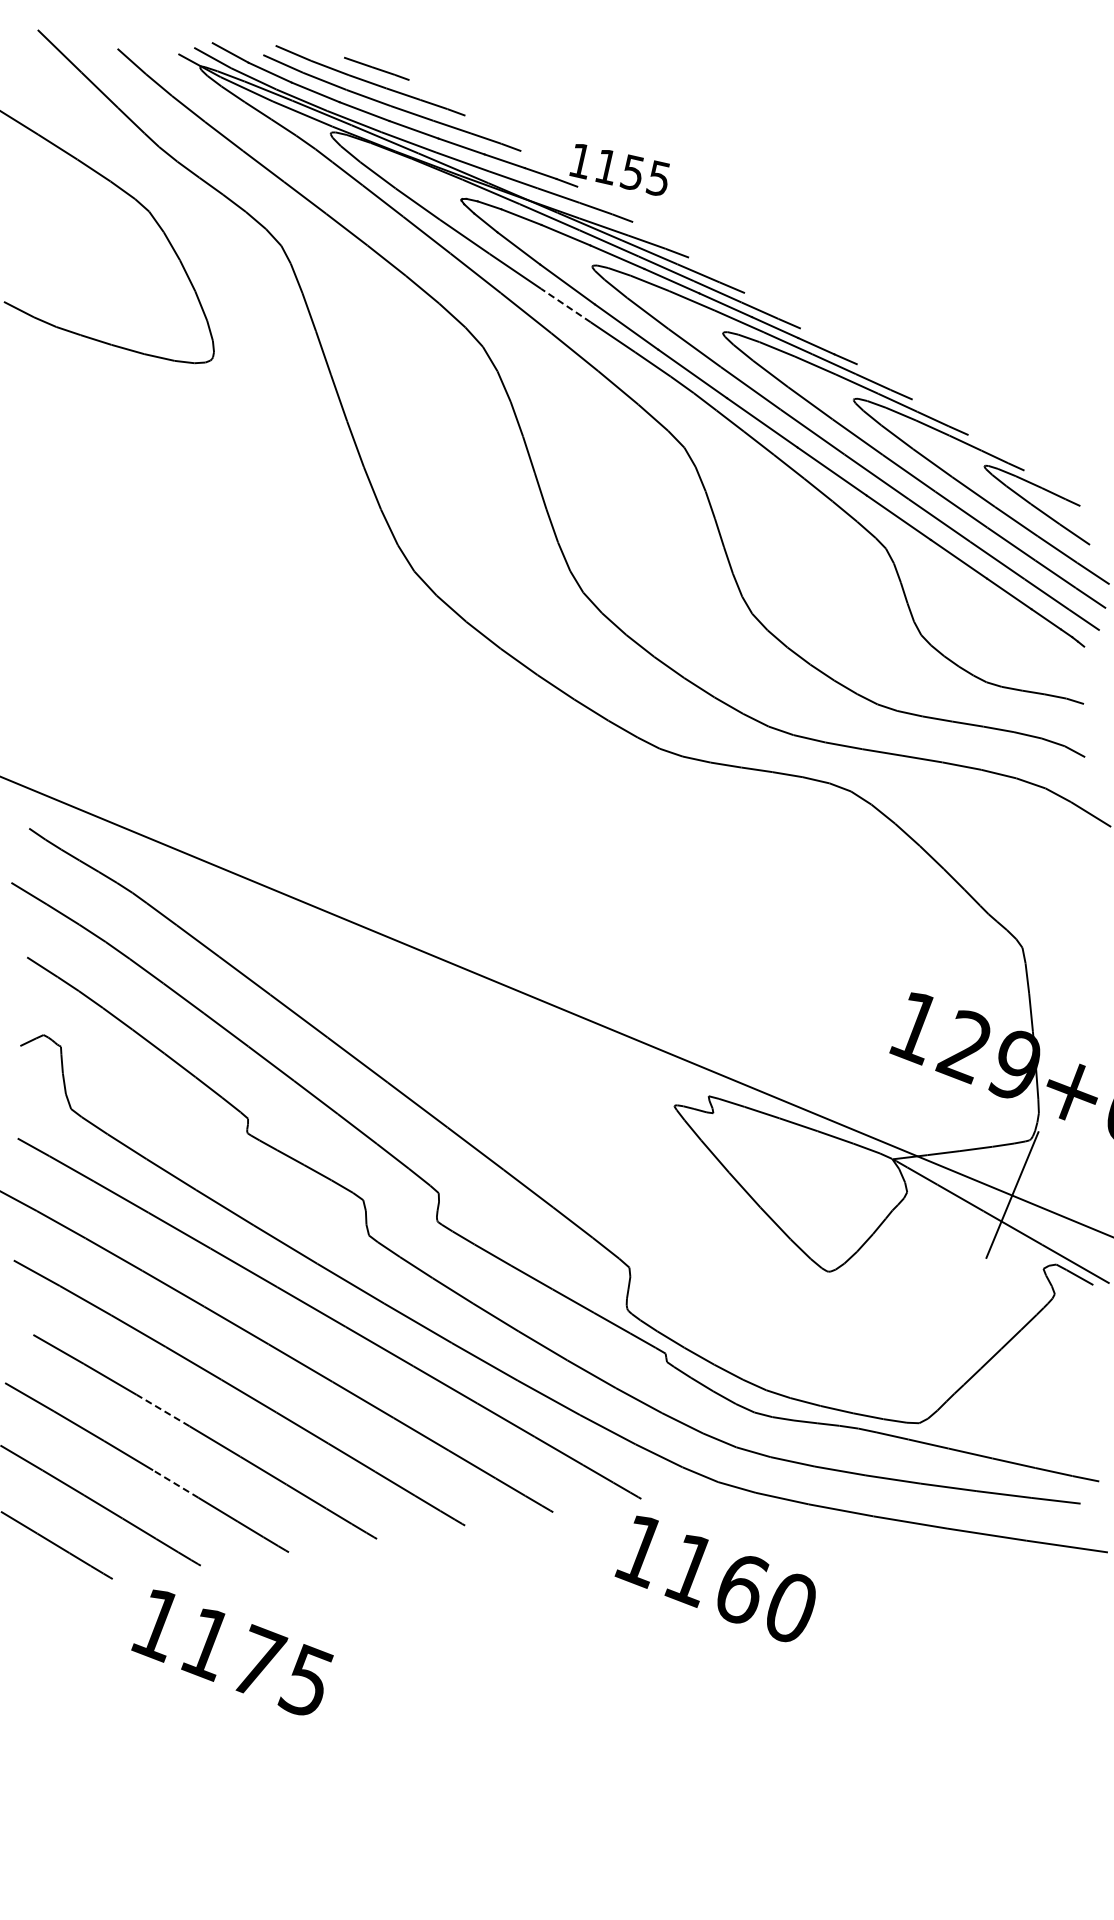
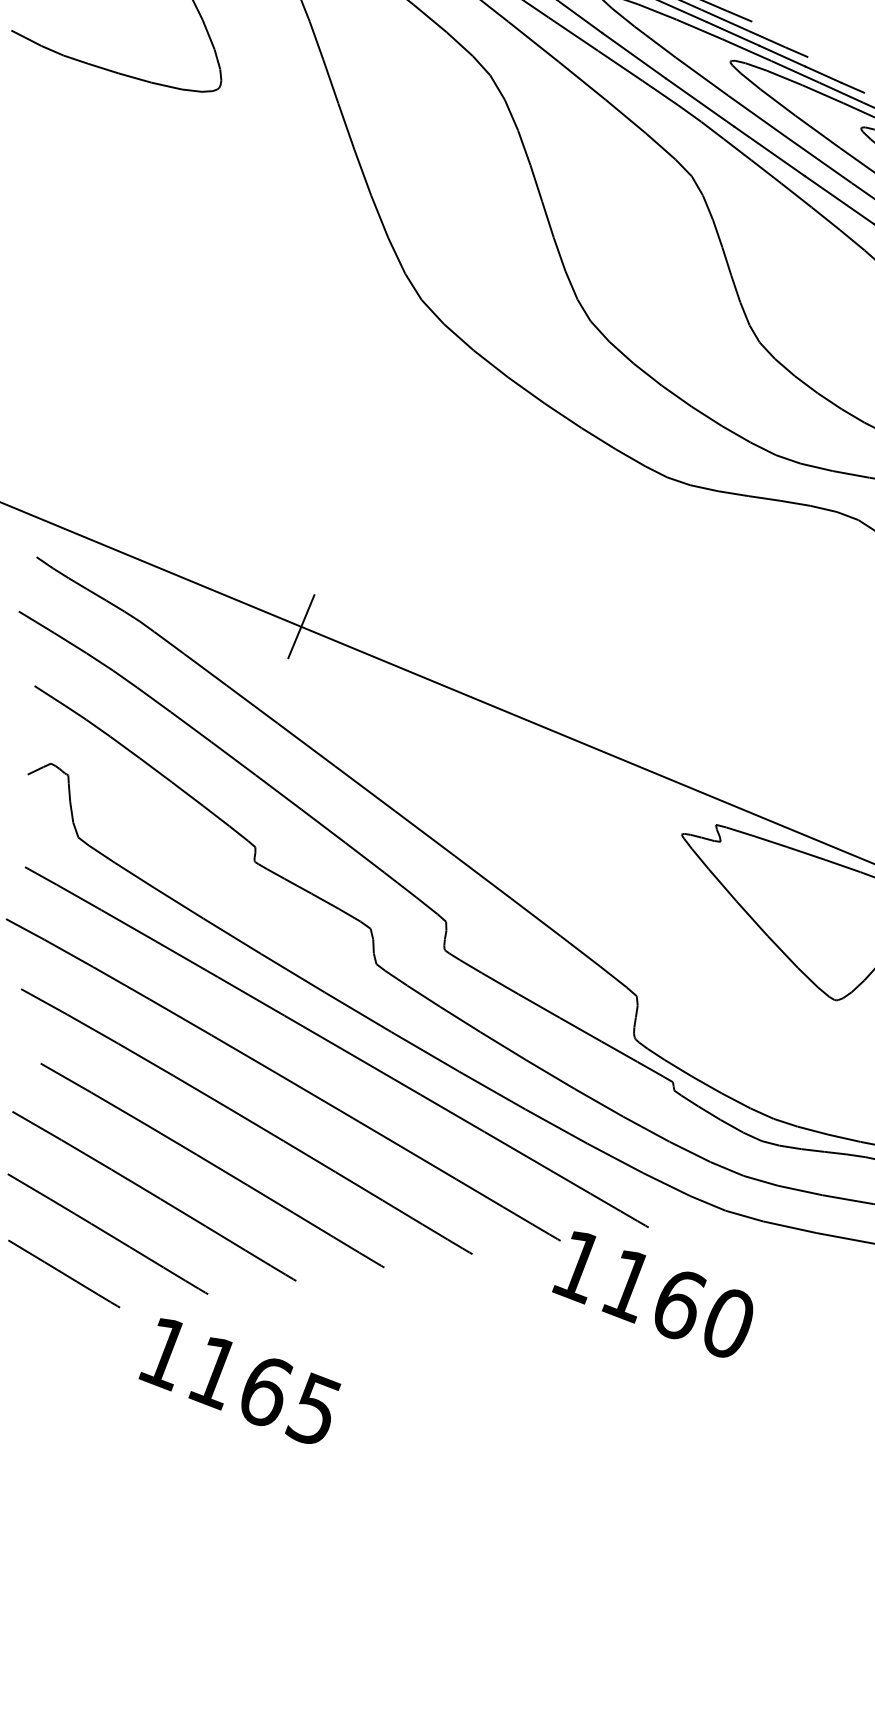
line: (565, 305) -> (572, 34), dashed -> solid
line: (294, 897) -> (301, 626), added
line: (163, 1410) -> (170, 1139), dashed -> solid
line: (175, 1484) -> (182, 1213), dashed -> solid
text: (714, 1578) -> (651, 1294), moved
text: (261, 1660) -> (268, 1389), 1175 -> 1165

